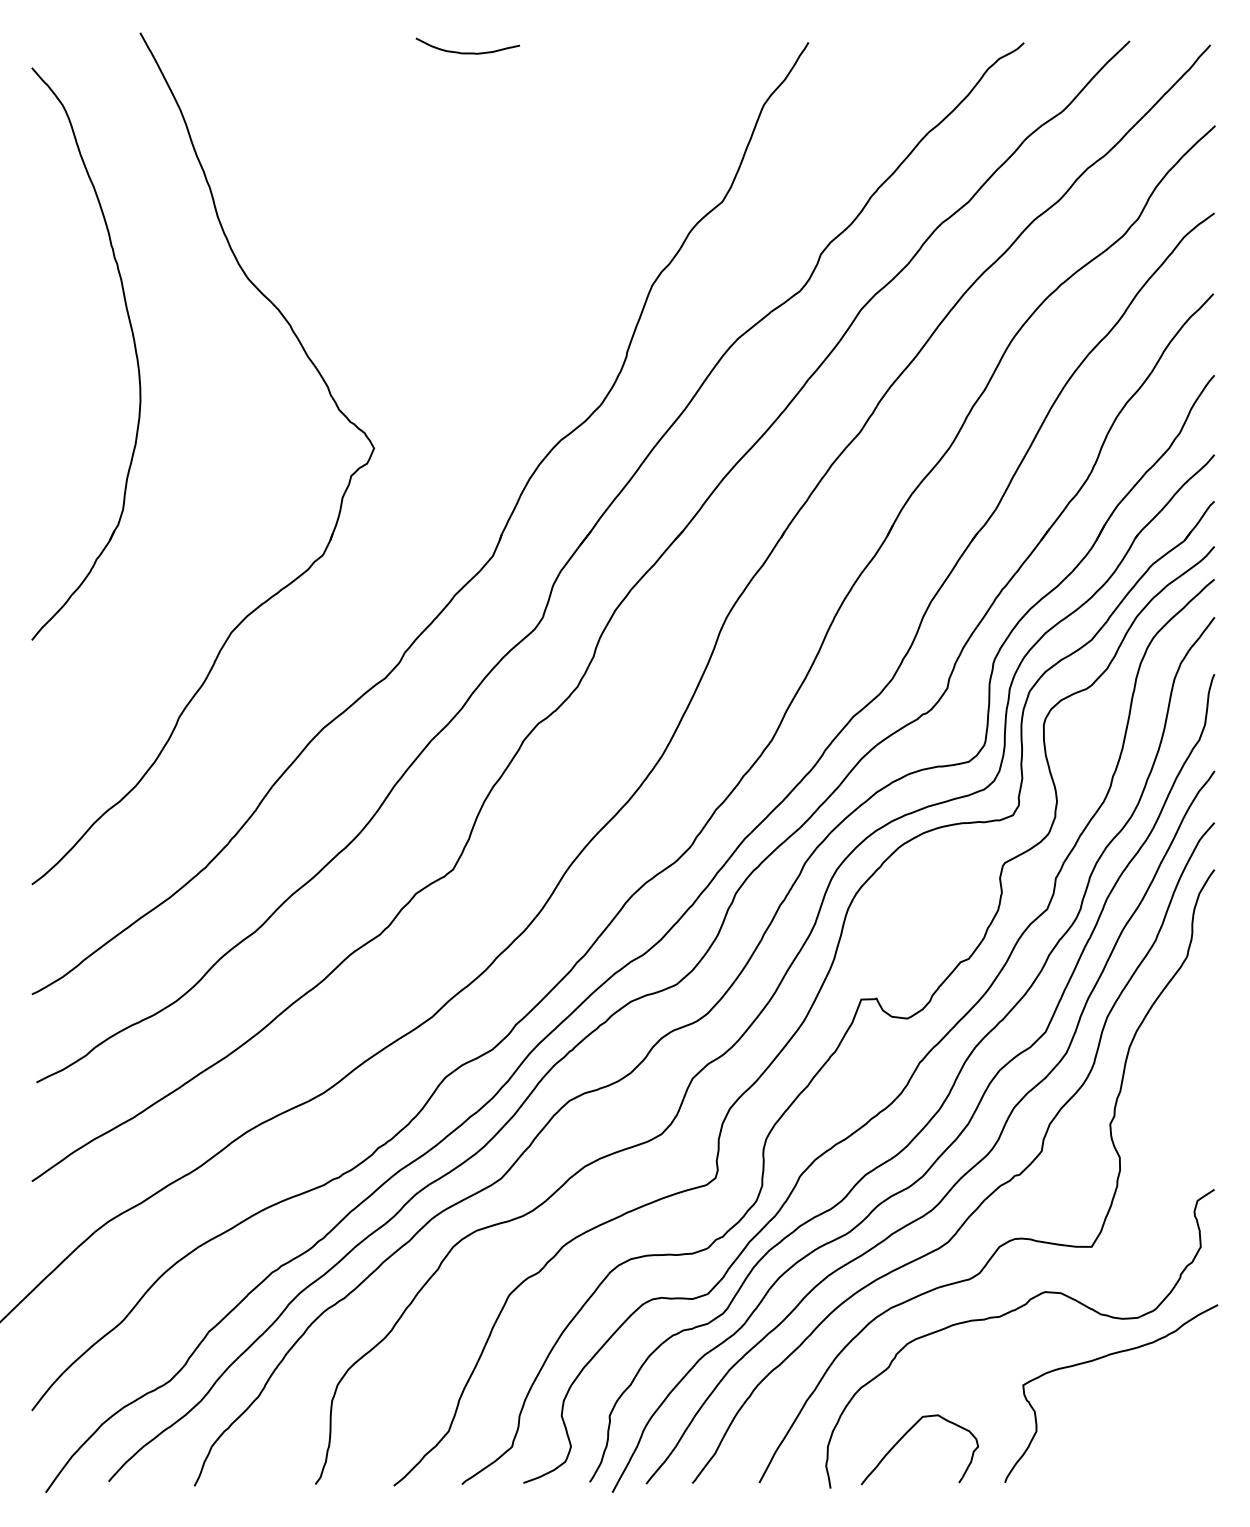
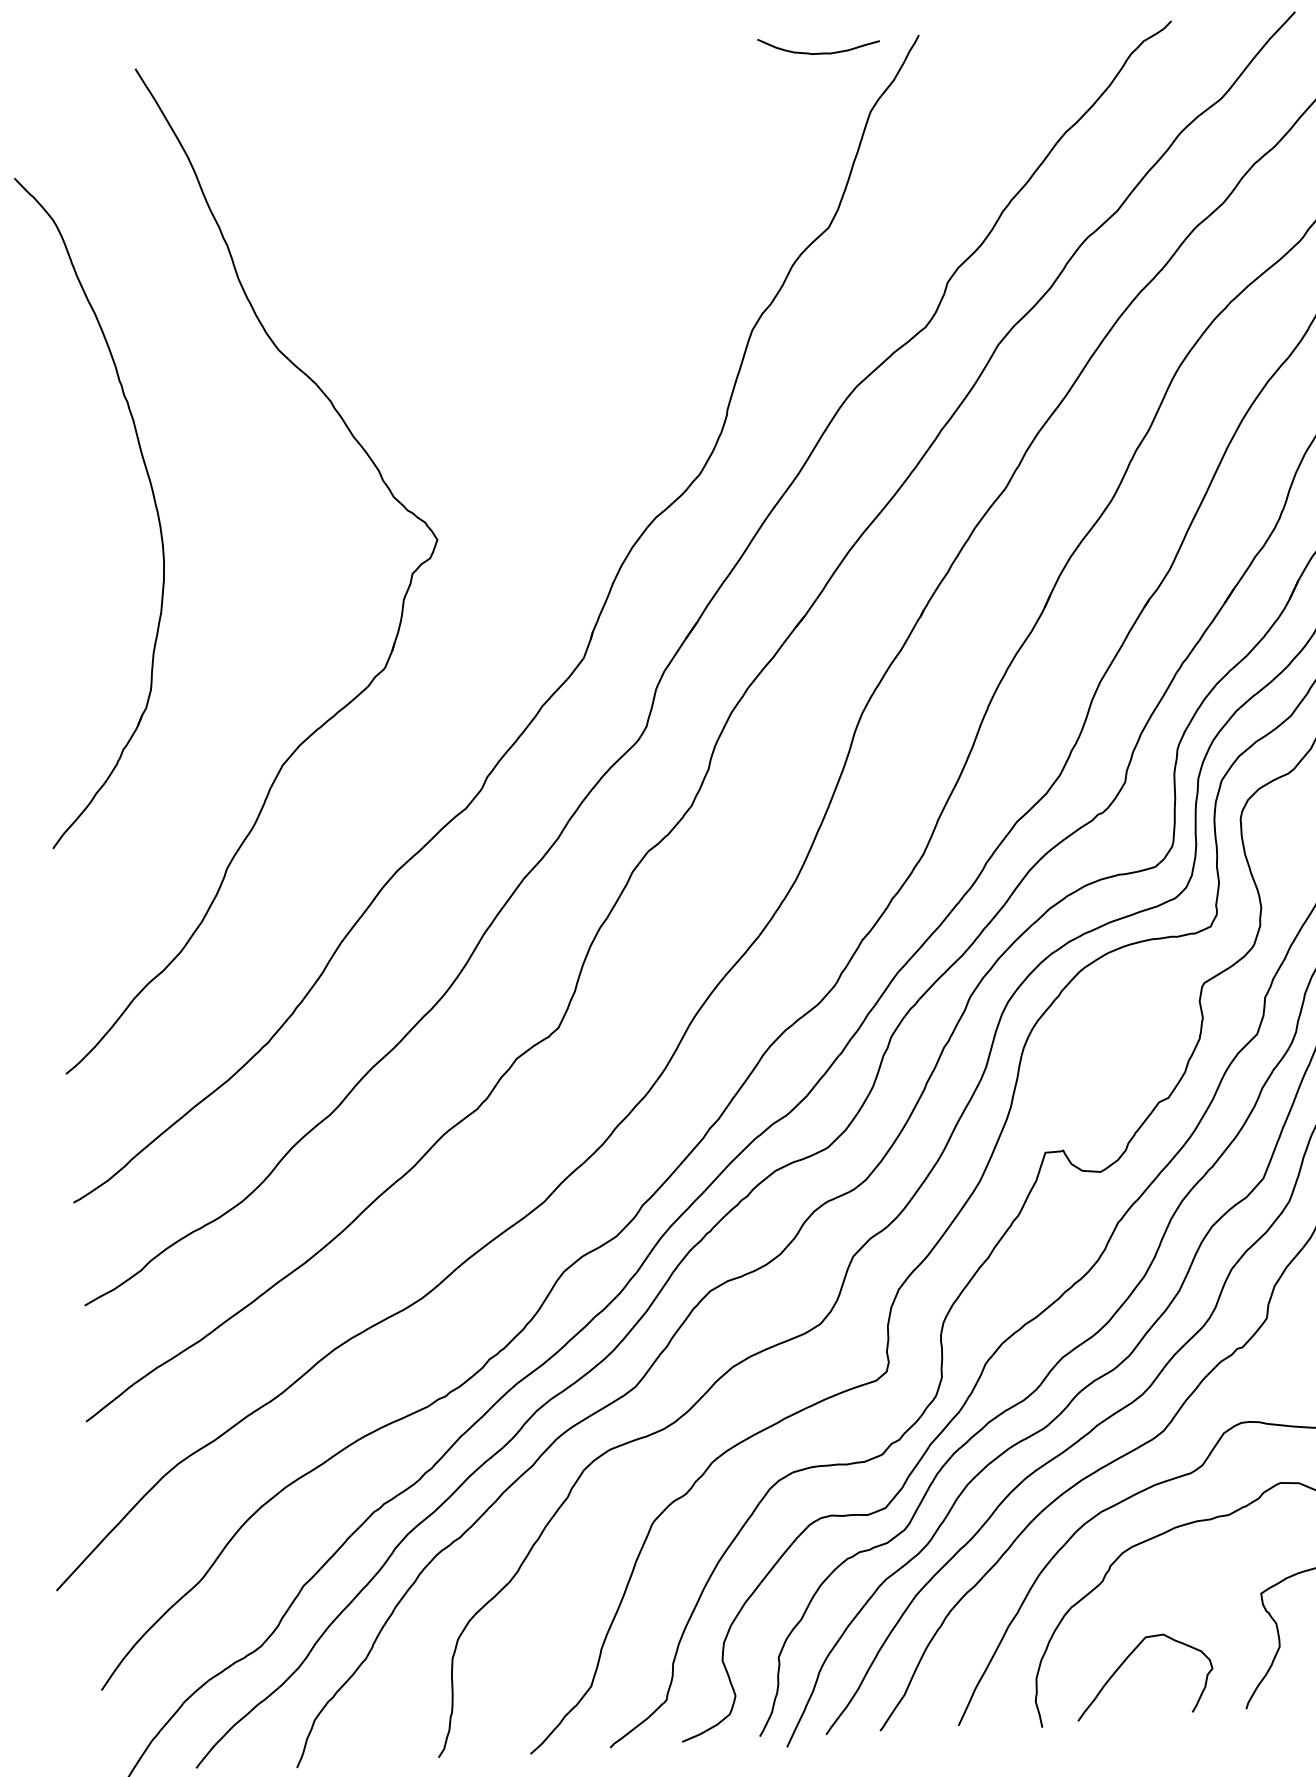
curve: (467, 52) -> (818, 52), moved
part: (133, 343) -> (151, 494), moved

